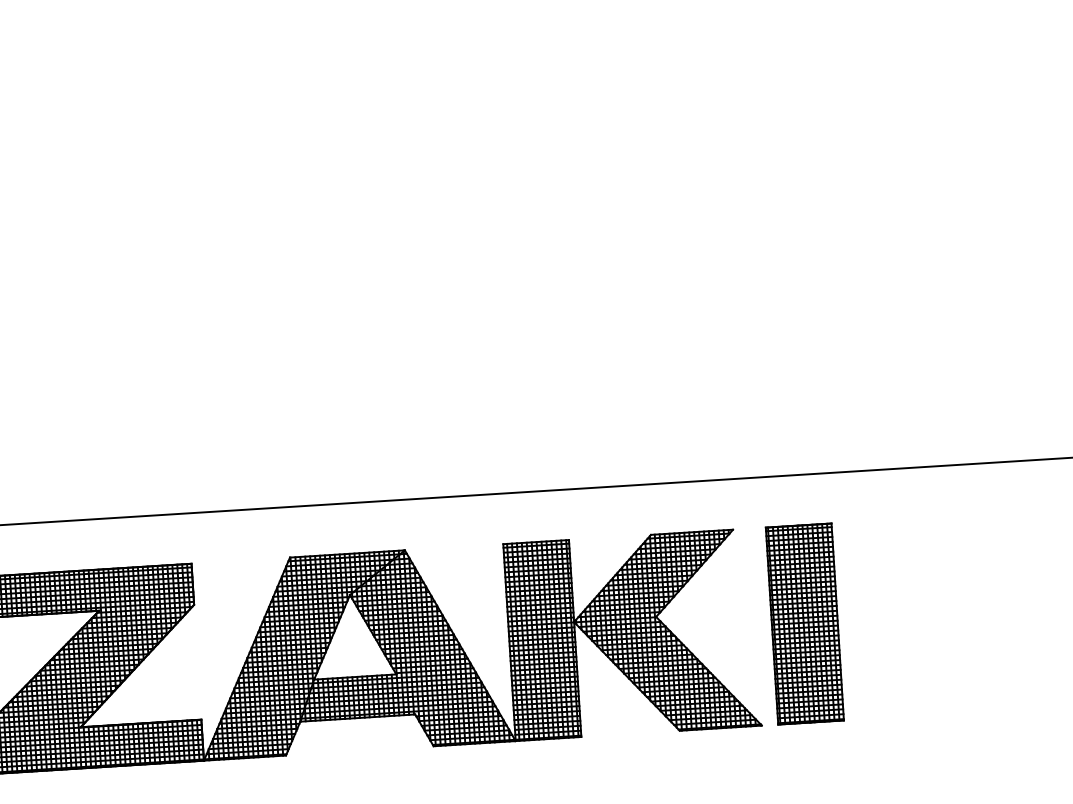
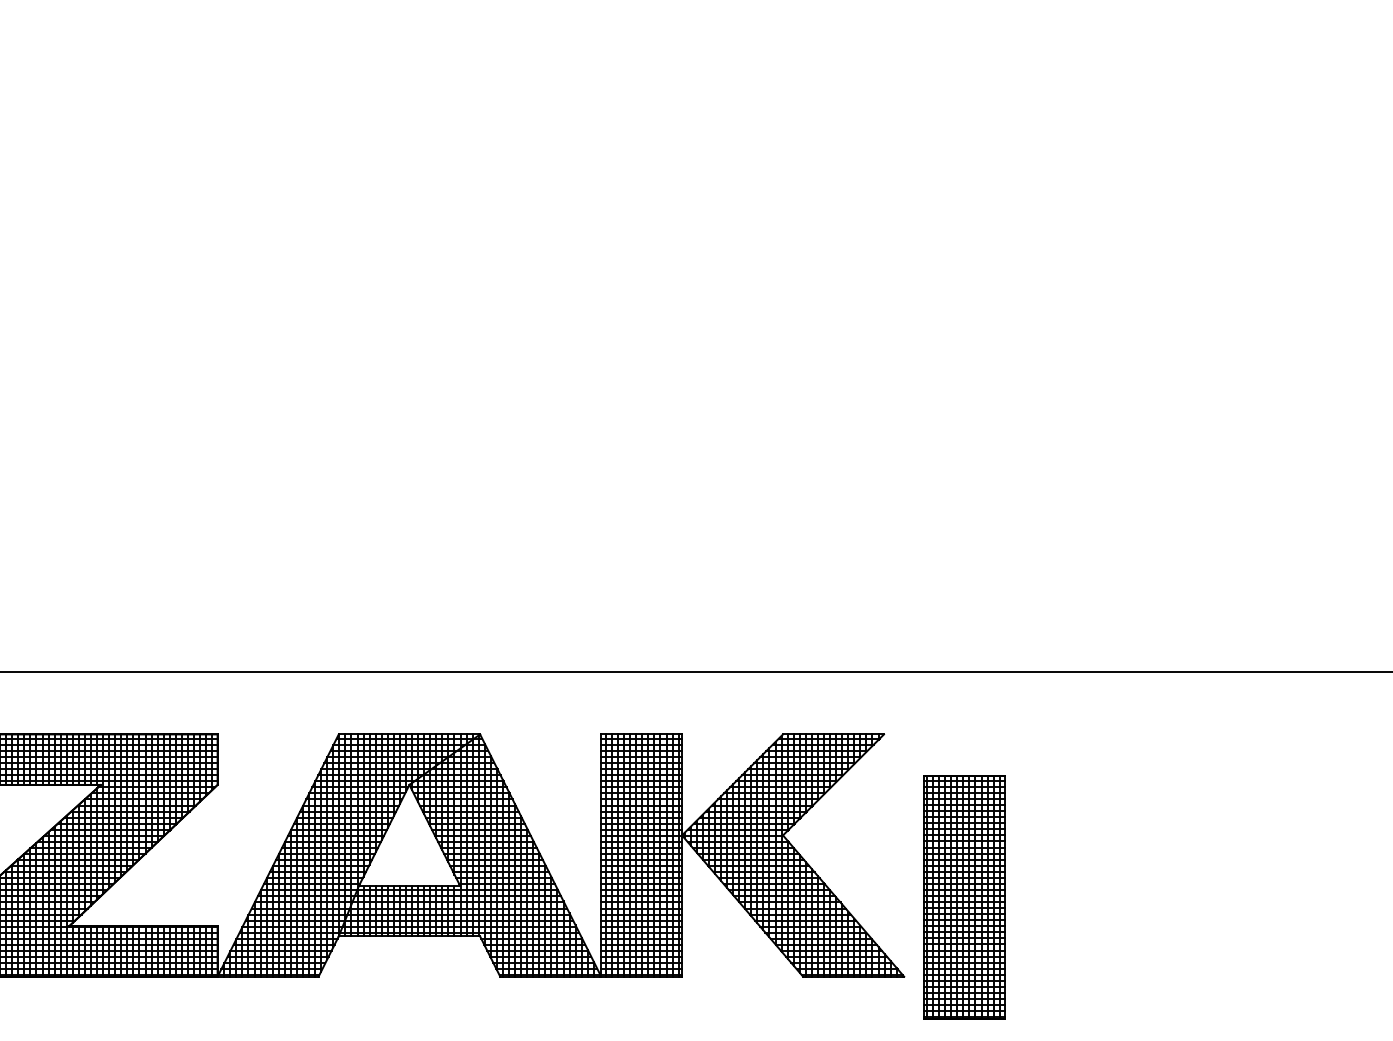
part: (804, 623) -> (964, 897), moved

